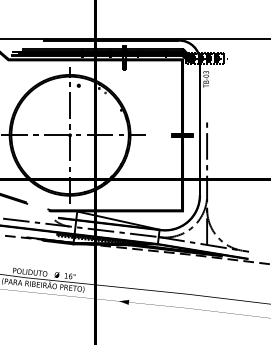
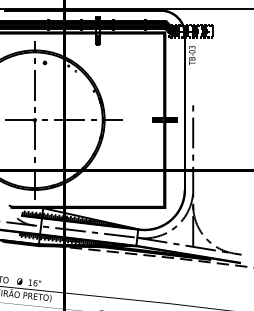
hatch: (109, 221) -> (80, 219), added

